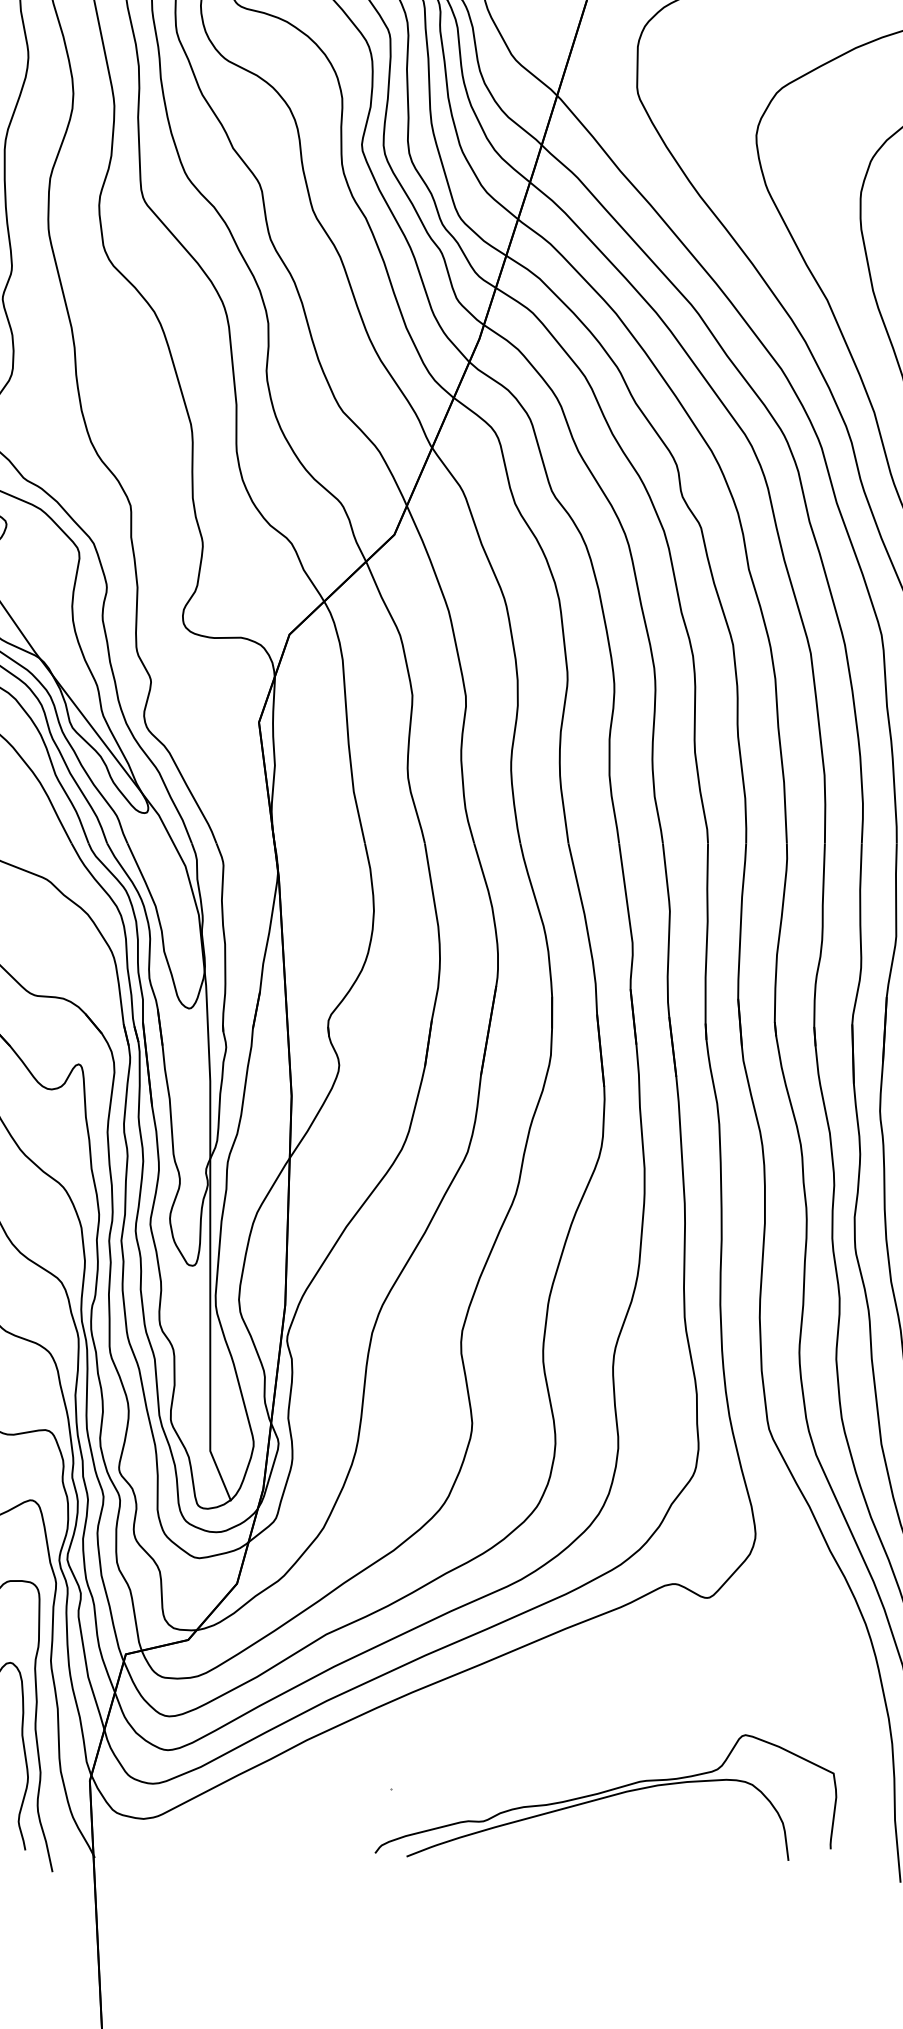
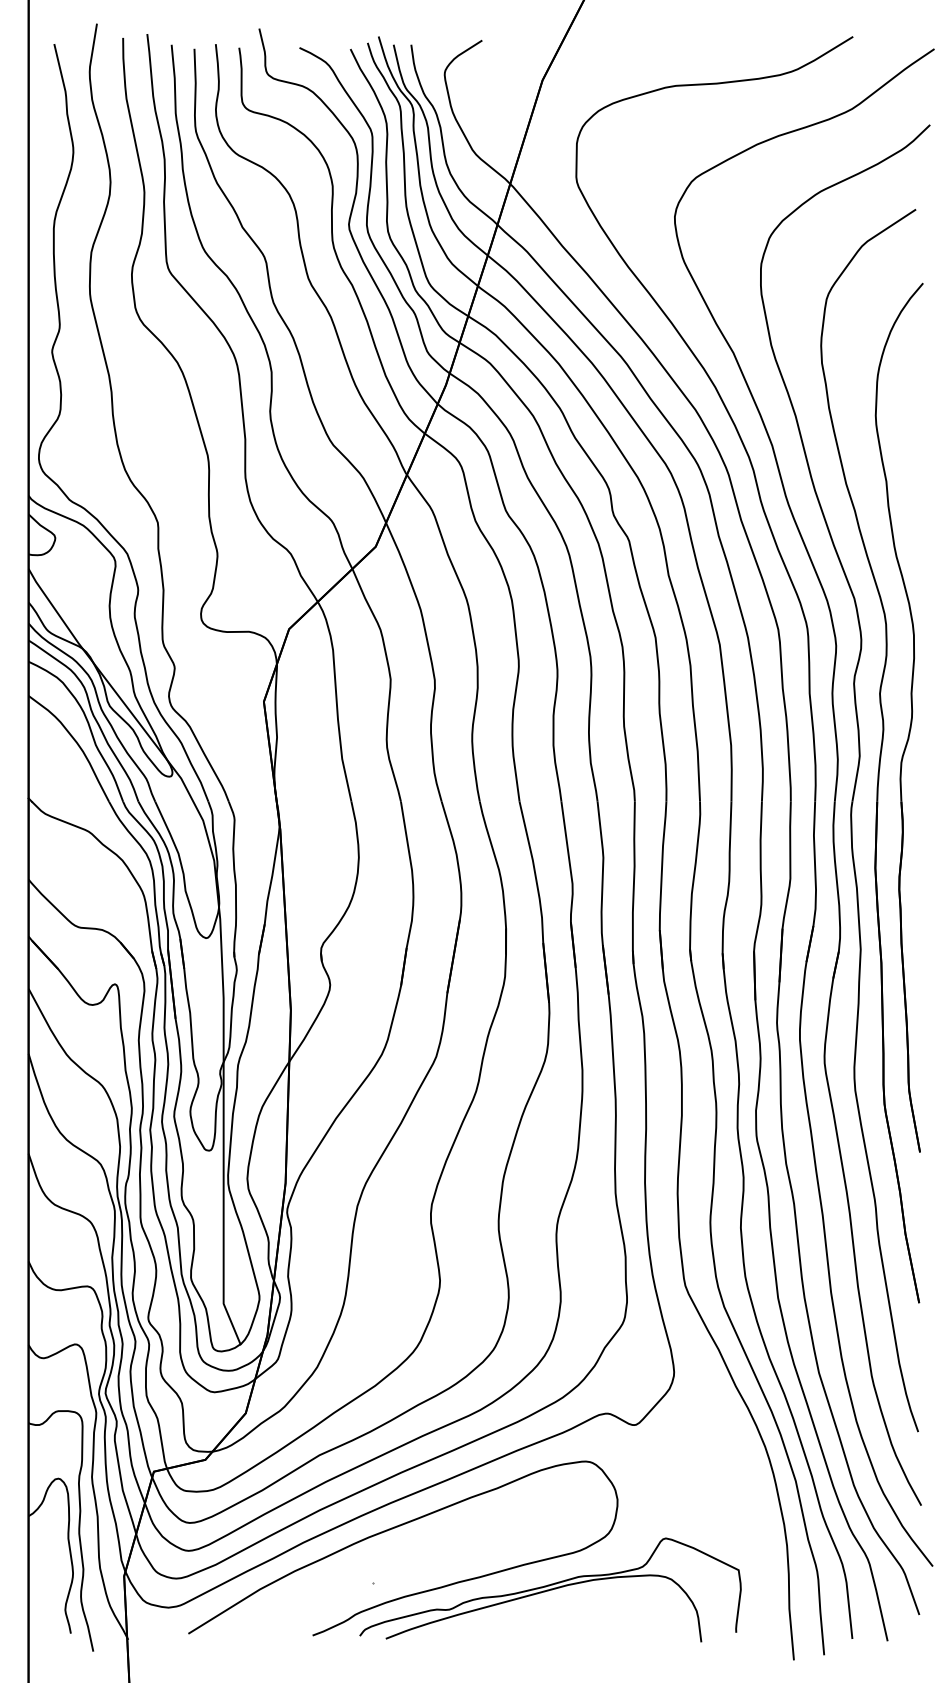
curve: (418, 1723) -> (395, 1528), added

